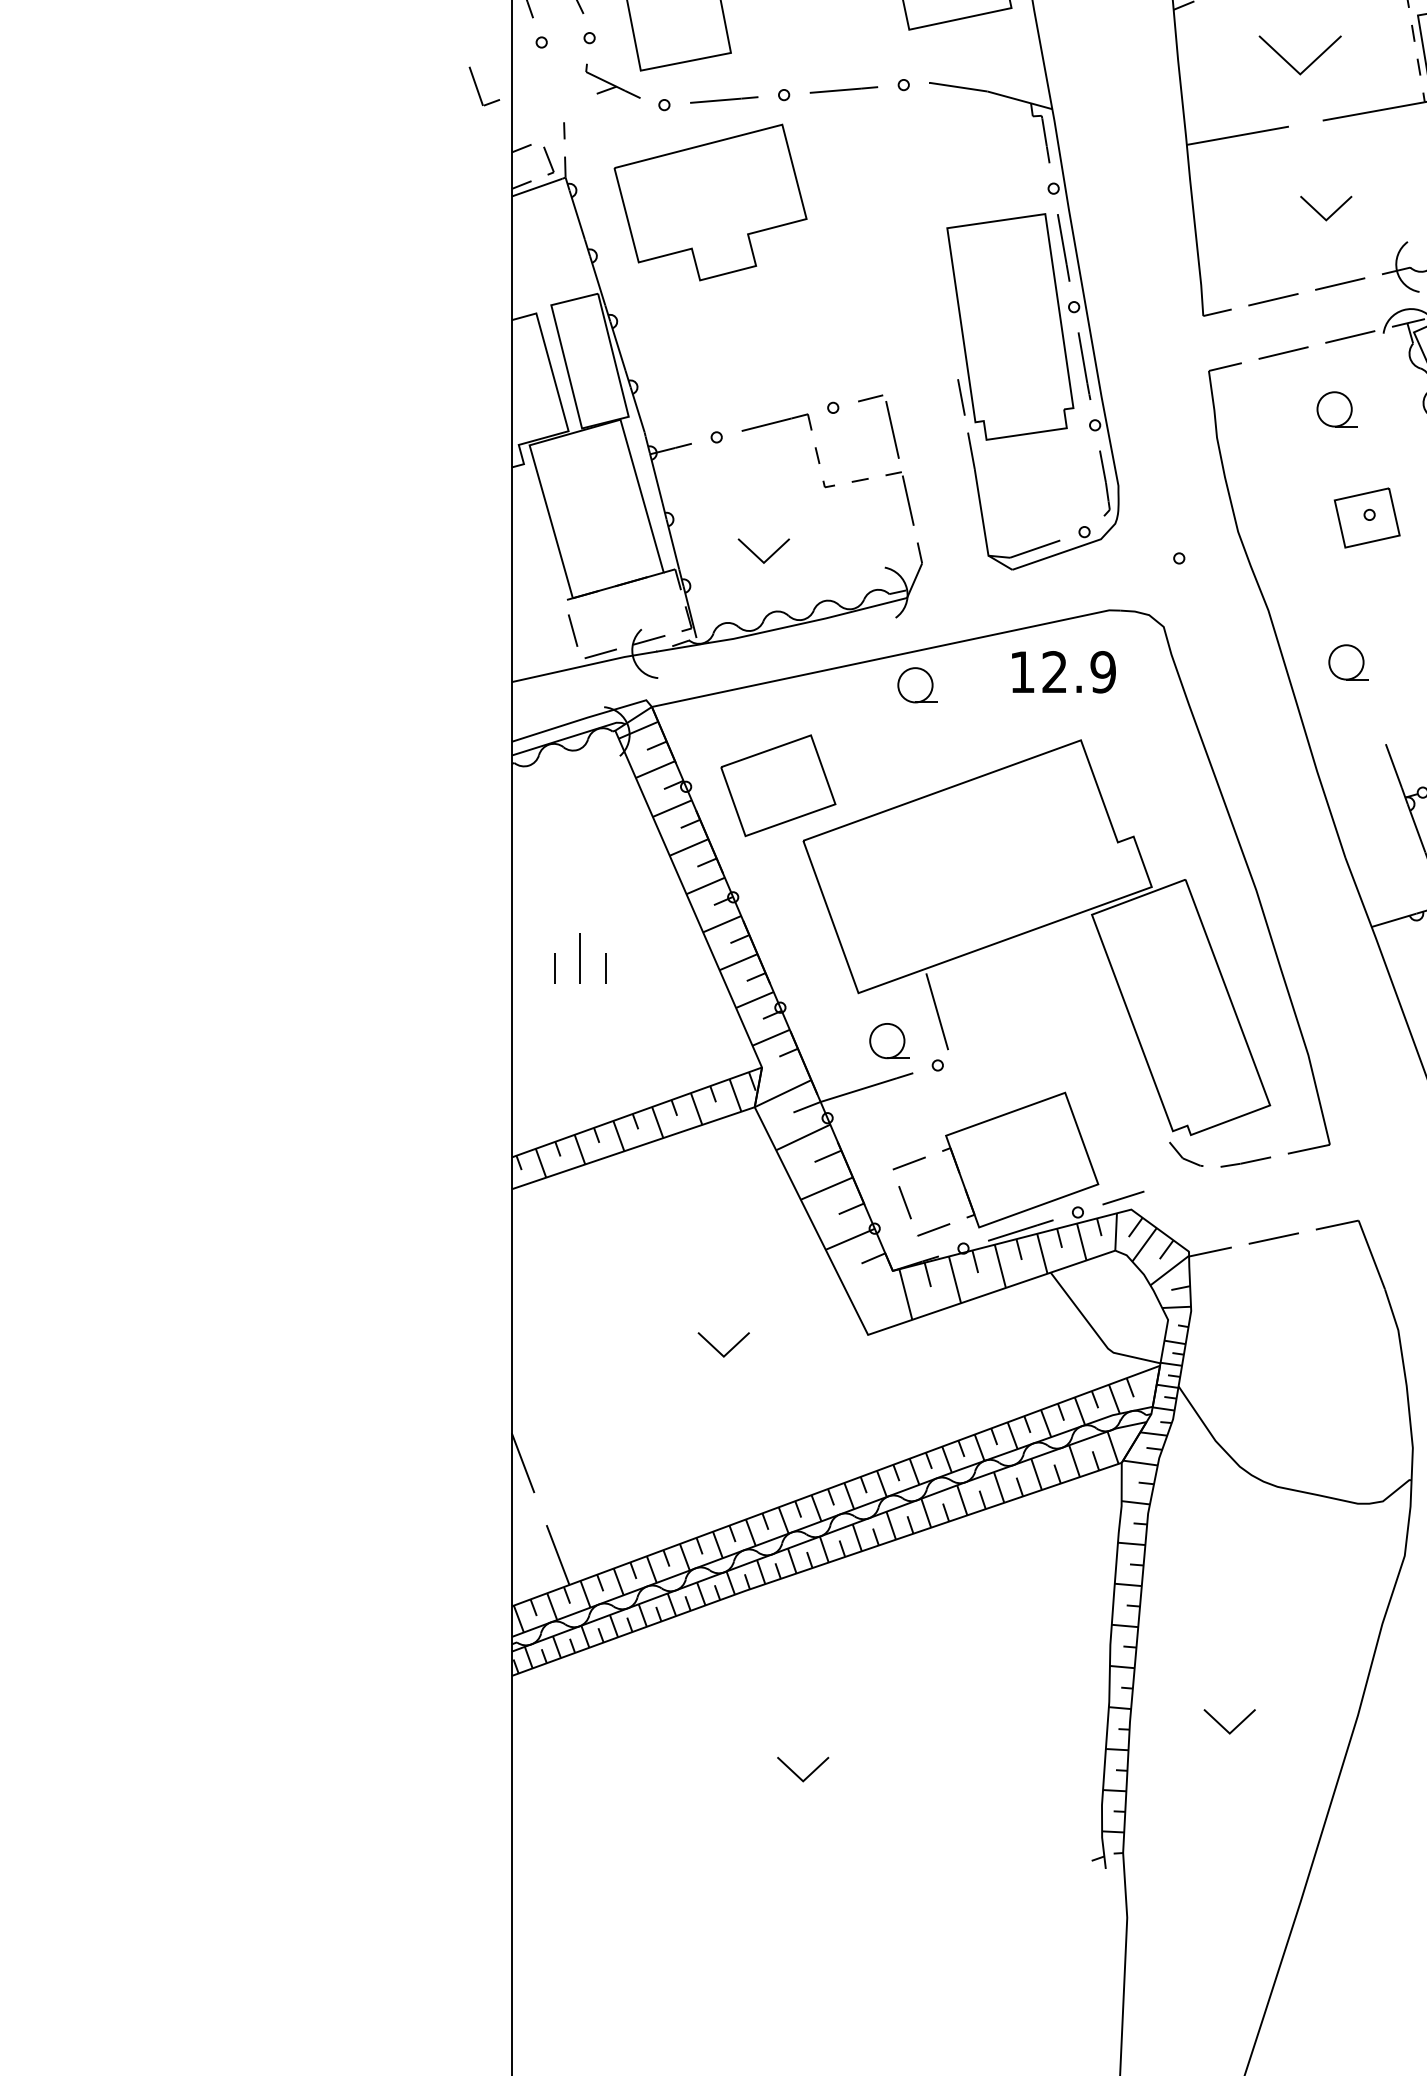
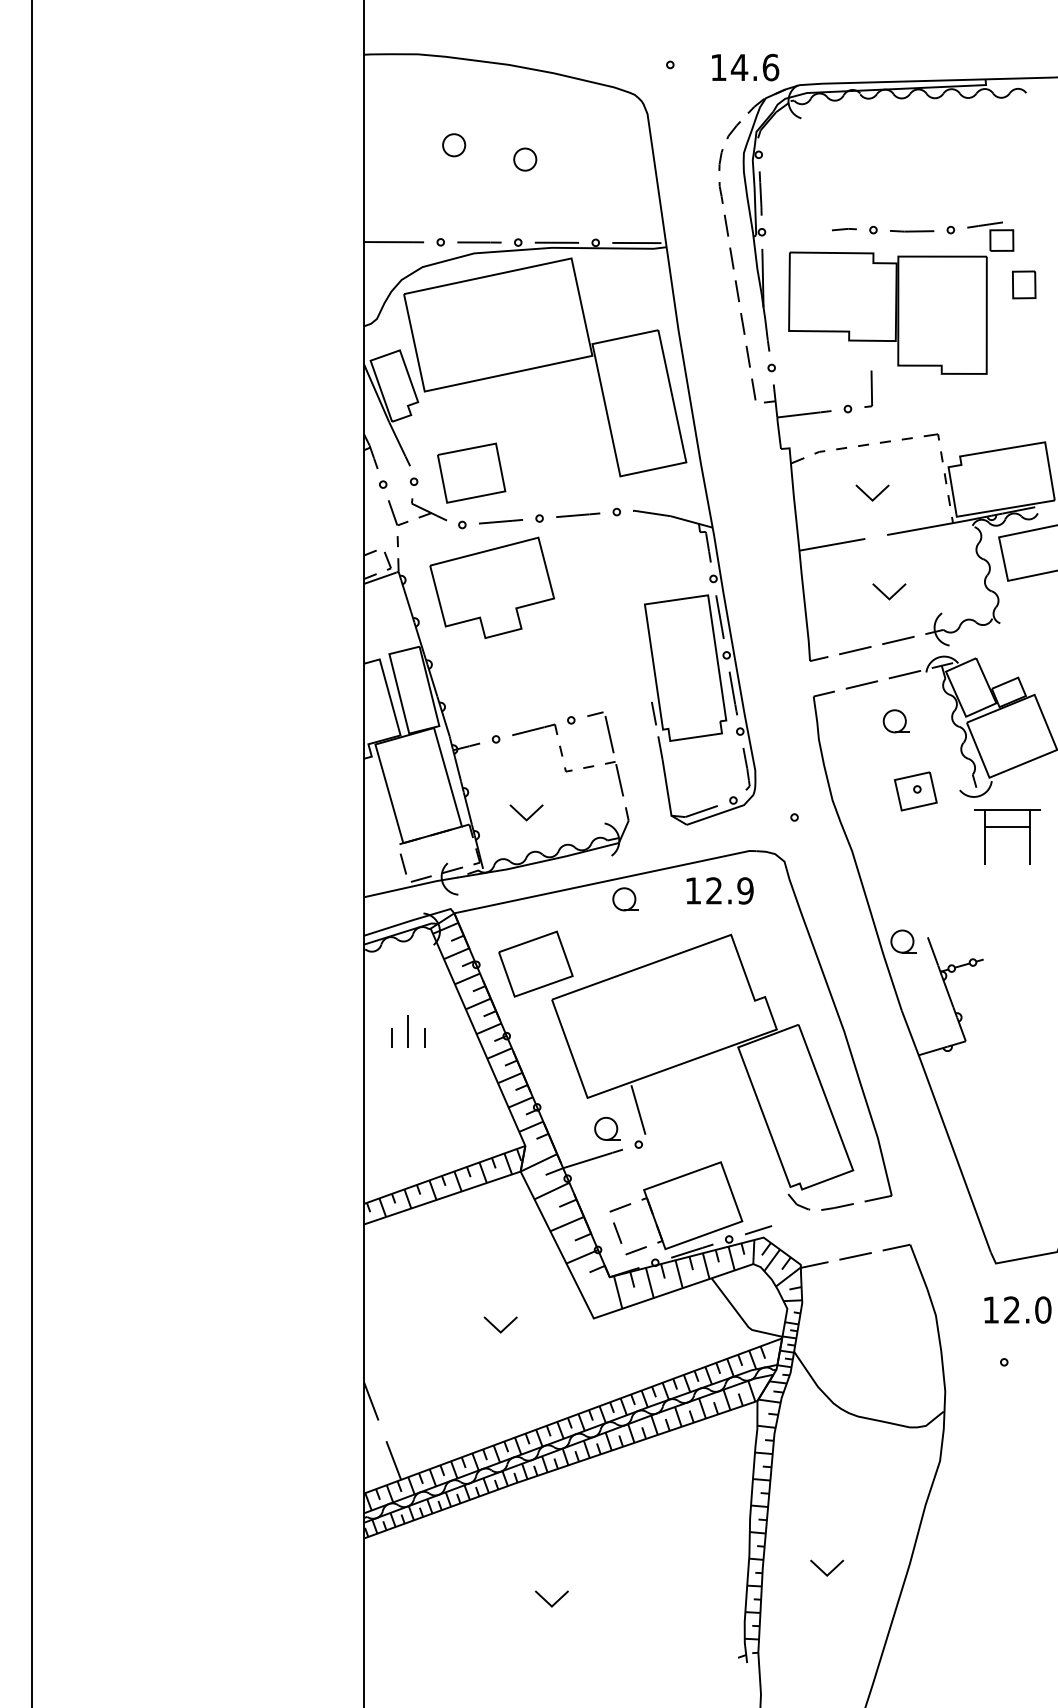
part: (1300, 54) -> (872, 492), size x0.62
part: (484, 85) -> (398, 512), moved
part: (1348, 662) -> (903, 941), moved
part: (580, 958) -> (408, 1031), moved

